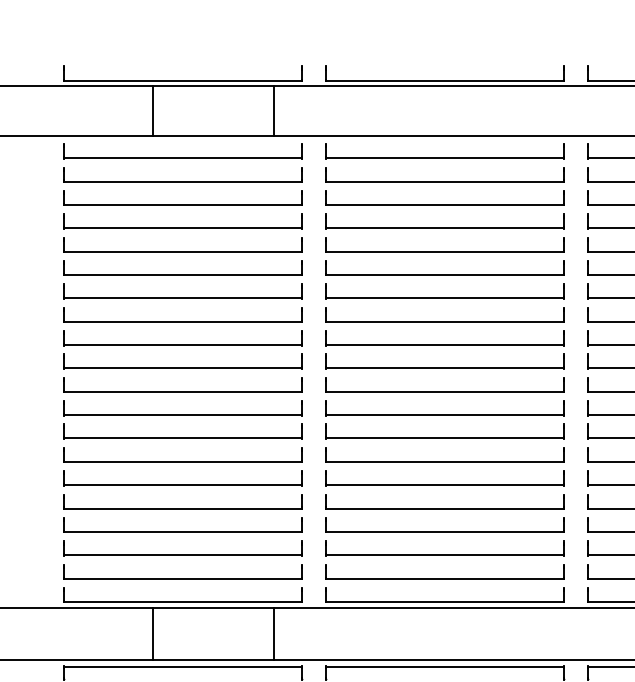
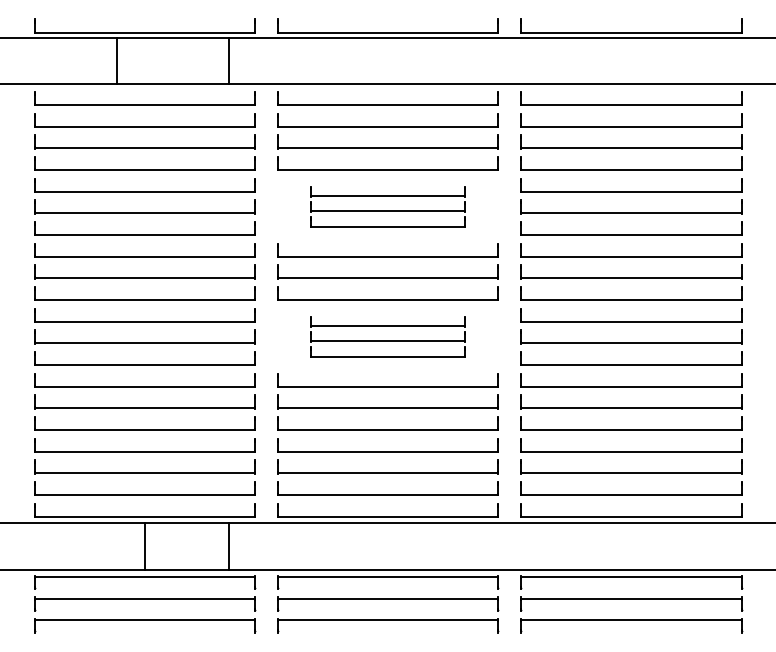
part: (444, 267) -> (387, 206), size x0.7
part: (444, 407) -> (387, 336), size x0.7
line: (153, 634) -> (145, 546), moved

